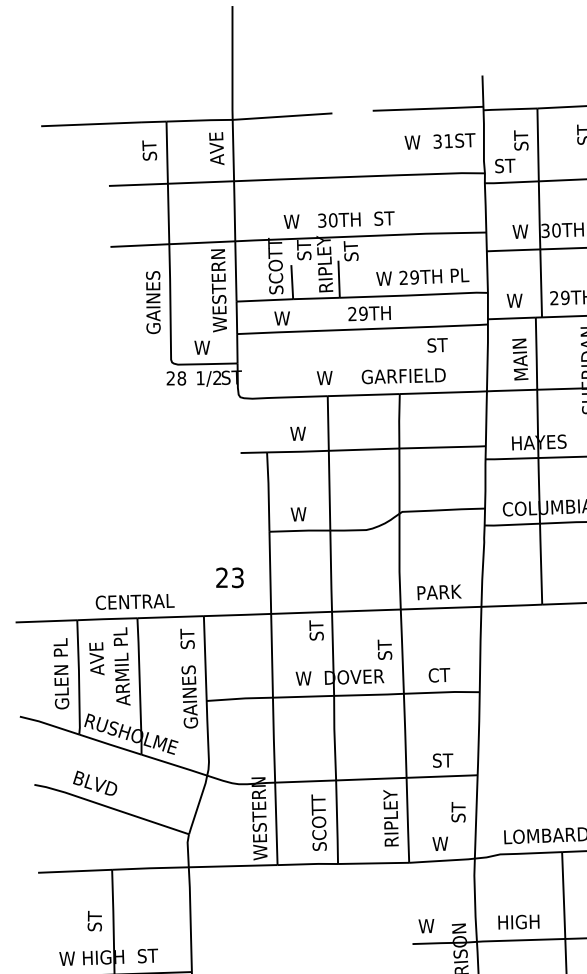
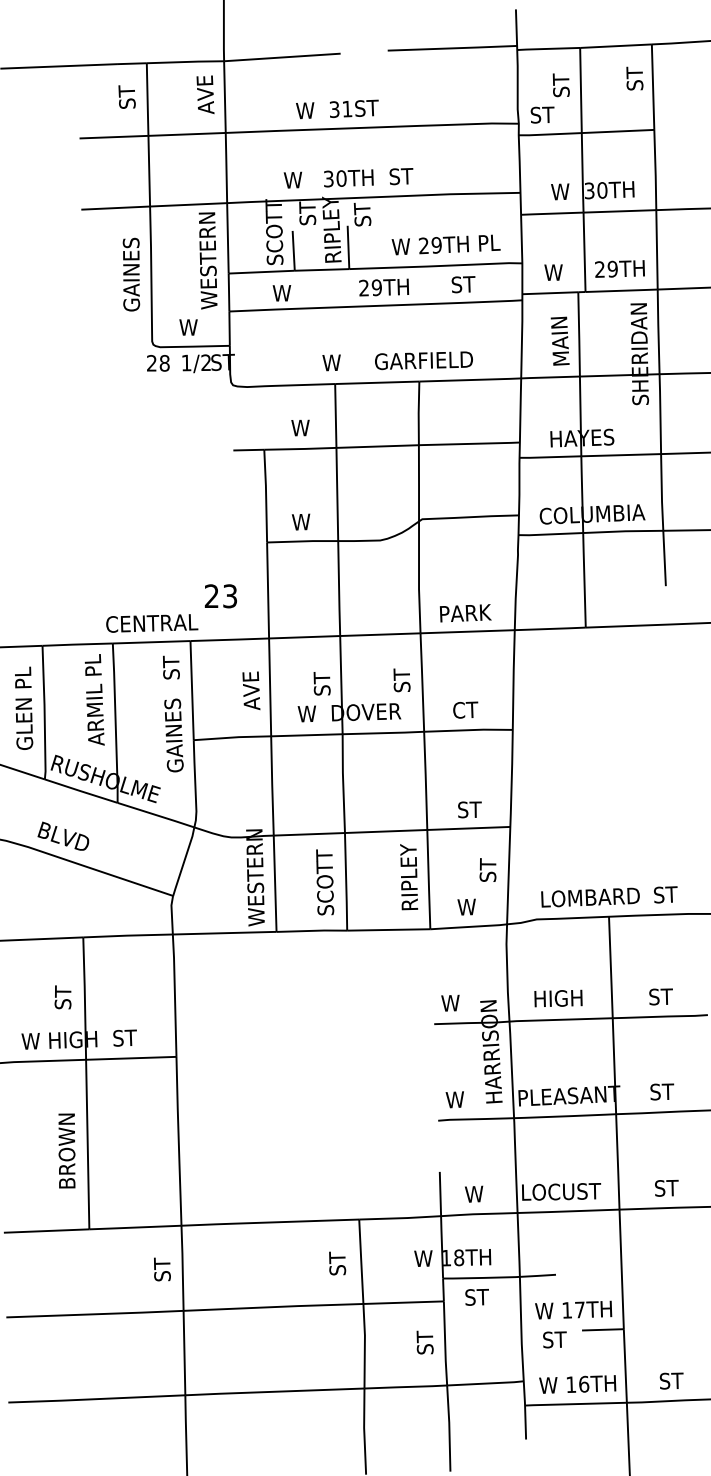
text: (440, 141) -> (337, 109), moved
text: (437, 345) -> (463, 284), moved
text: (135, 601) -> (152, 623), moved
text: (316, 630) -> (321, 683), moved
text: (96, 658) -> (251, 690), moved

